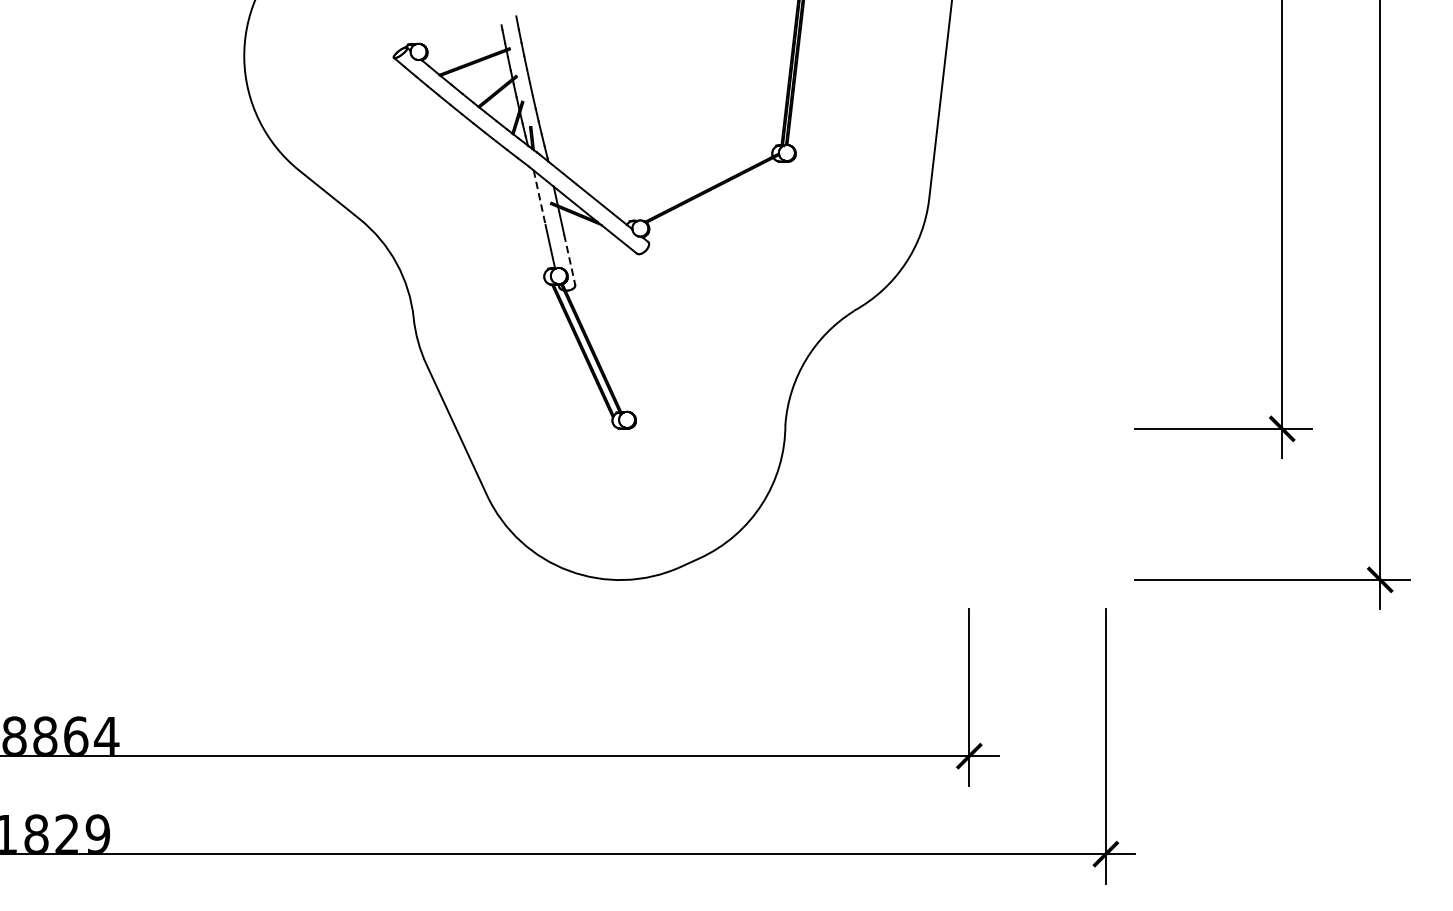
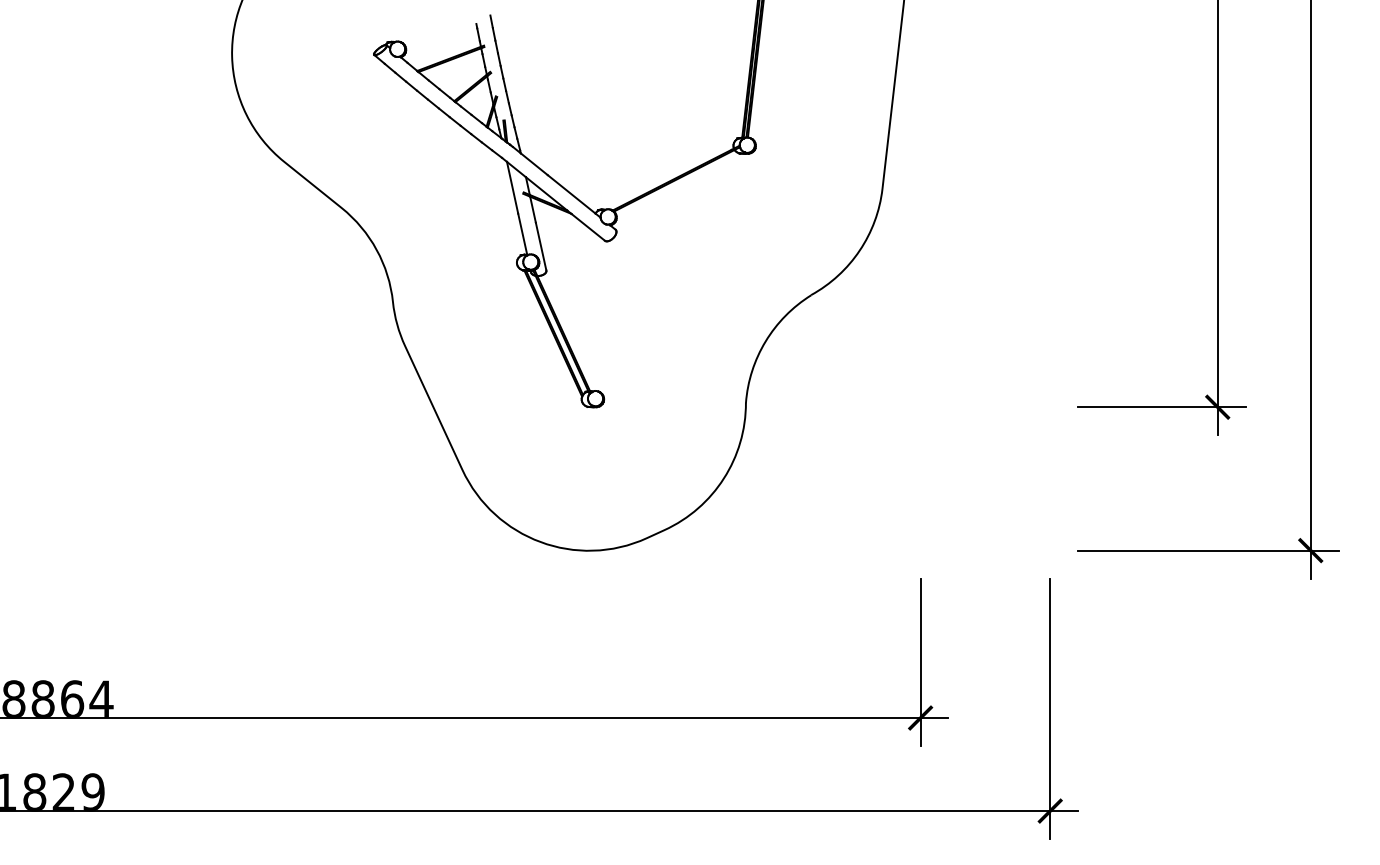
line: (539, 198) -> (512, 188), dashed -> solid
line: (570, 260) -> (541, 247), dashed -> solid

